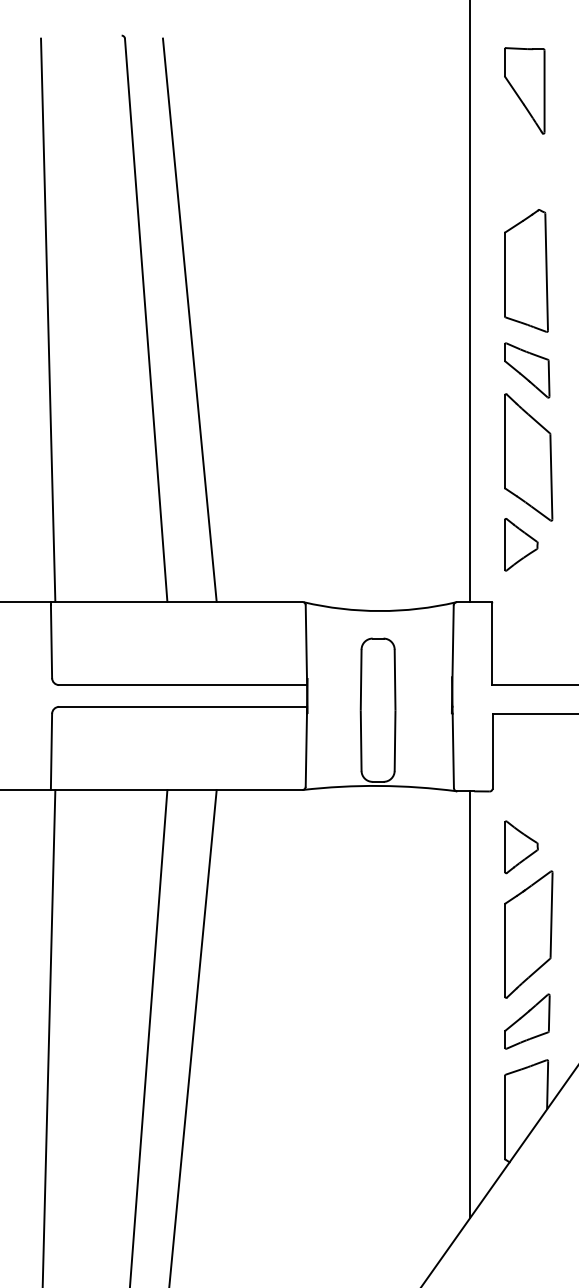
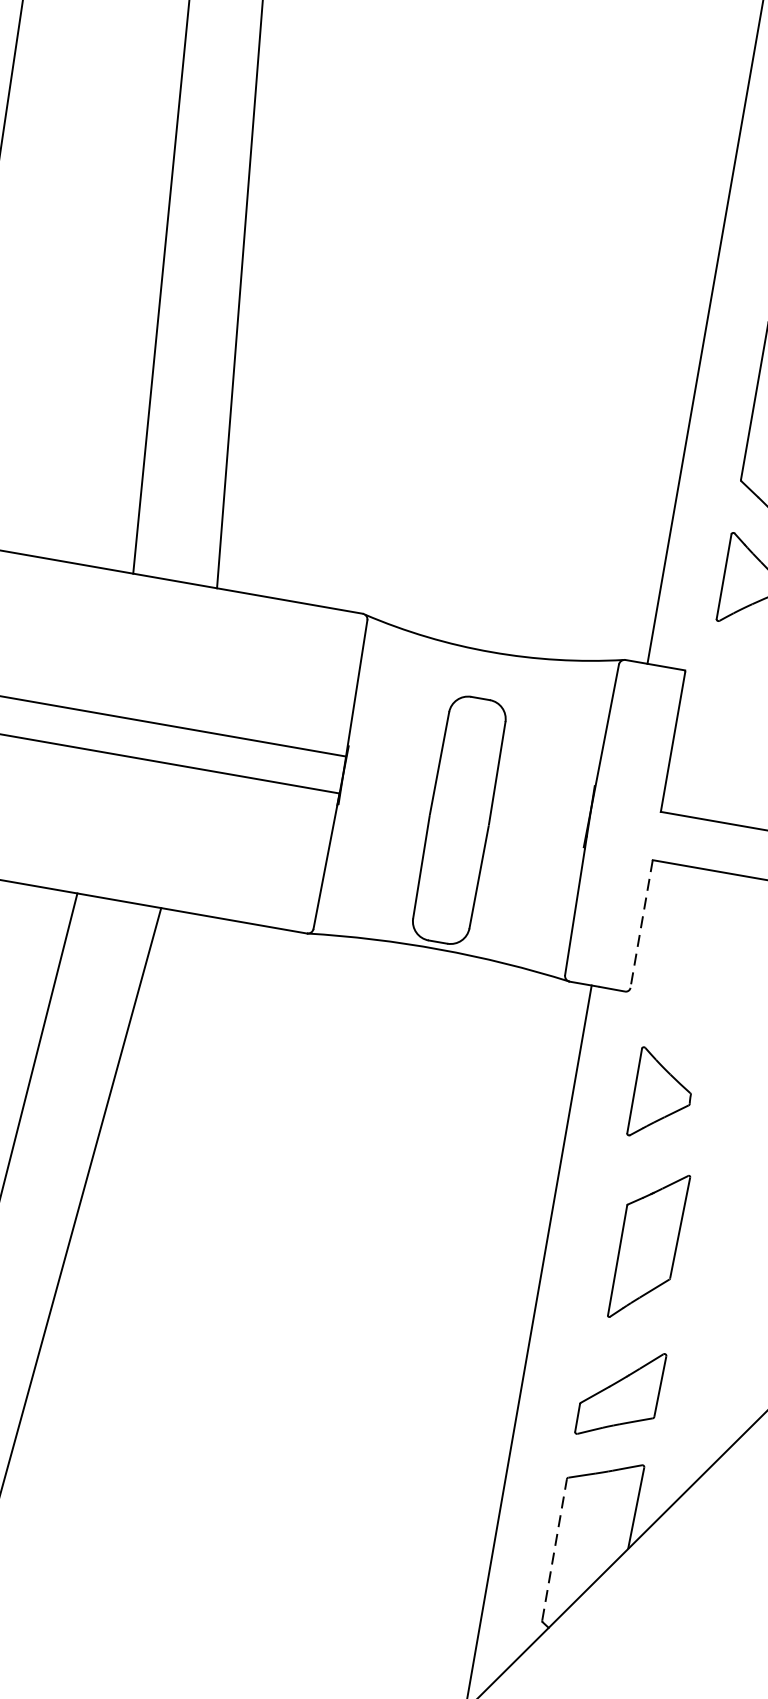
line: (492, 751) -> (641, 924), solid -> dashed
part: (528, 934) -> (648, 1246), size x0.7
line: (505, 1117) -> (555, 1550), solid -> dashed

